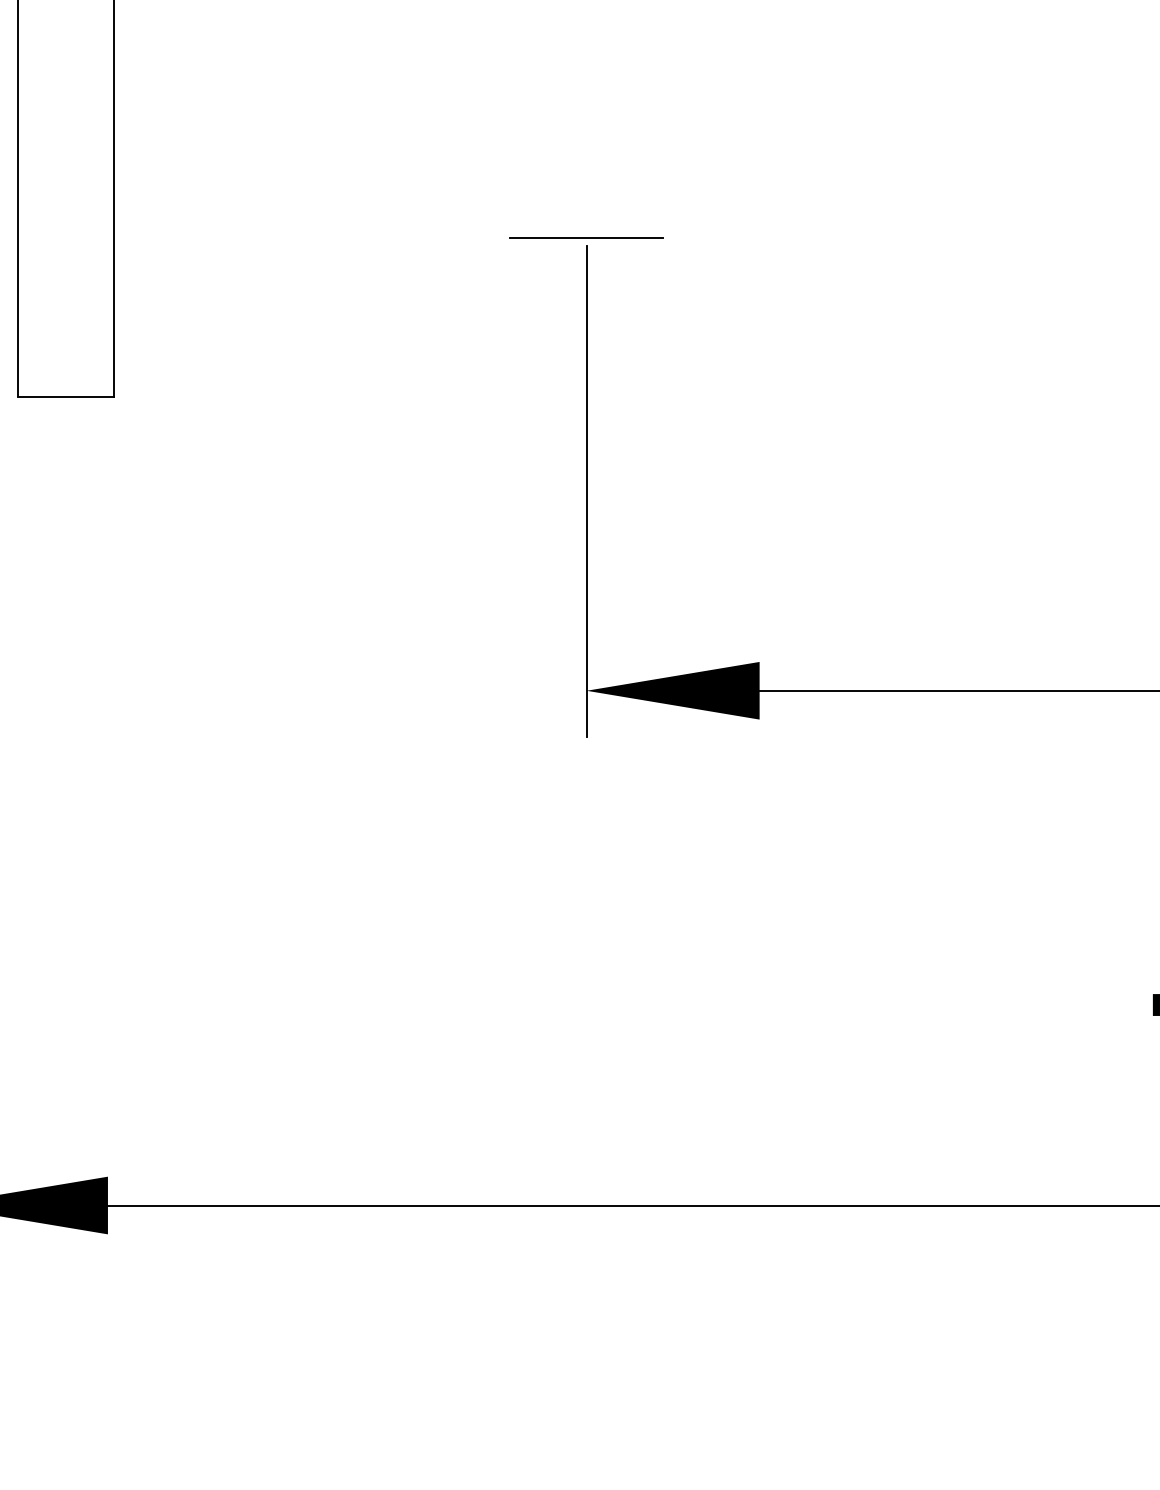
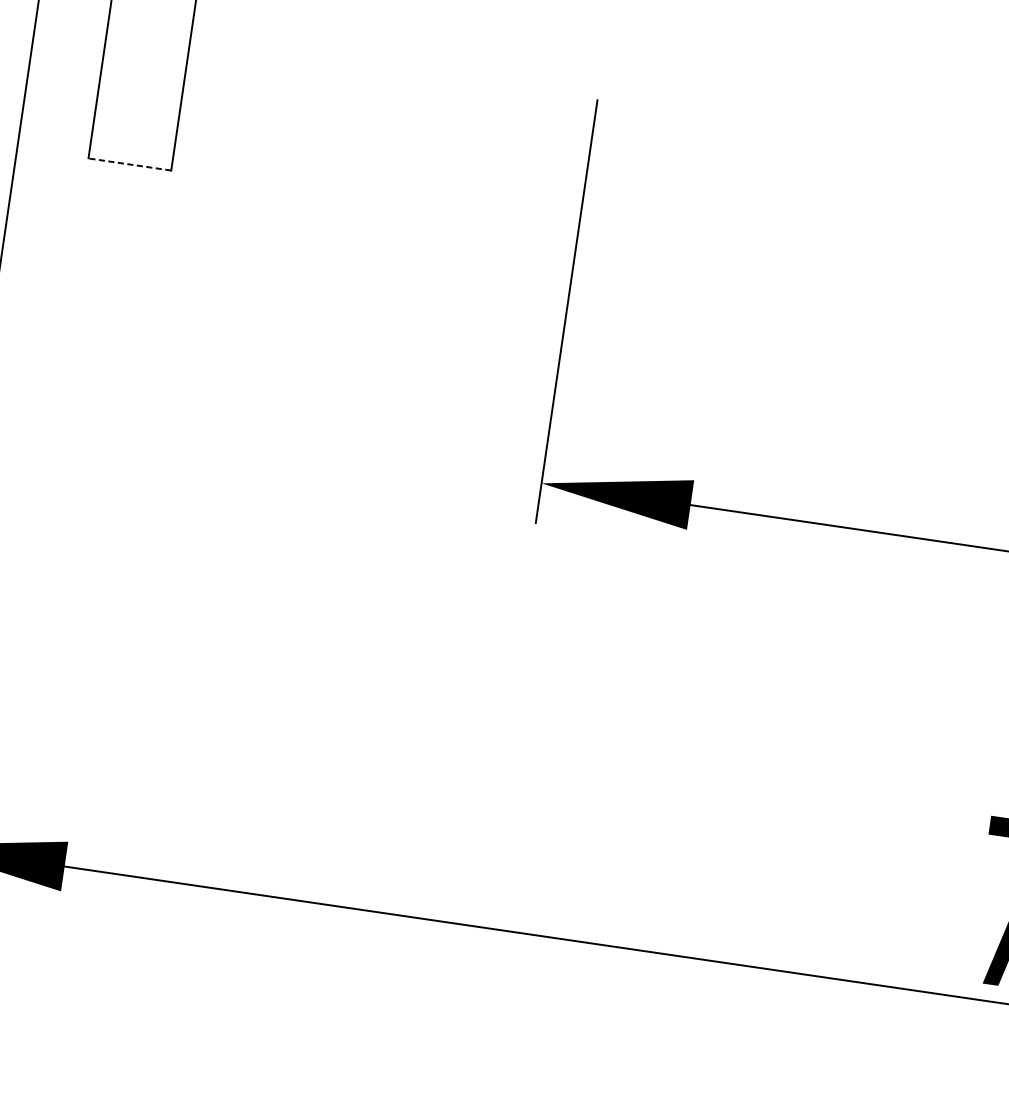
line: (586, 238) -> (598, 93), removed
line: (65, 396) -> (129, 164), solid -> dashed

